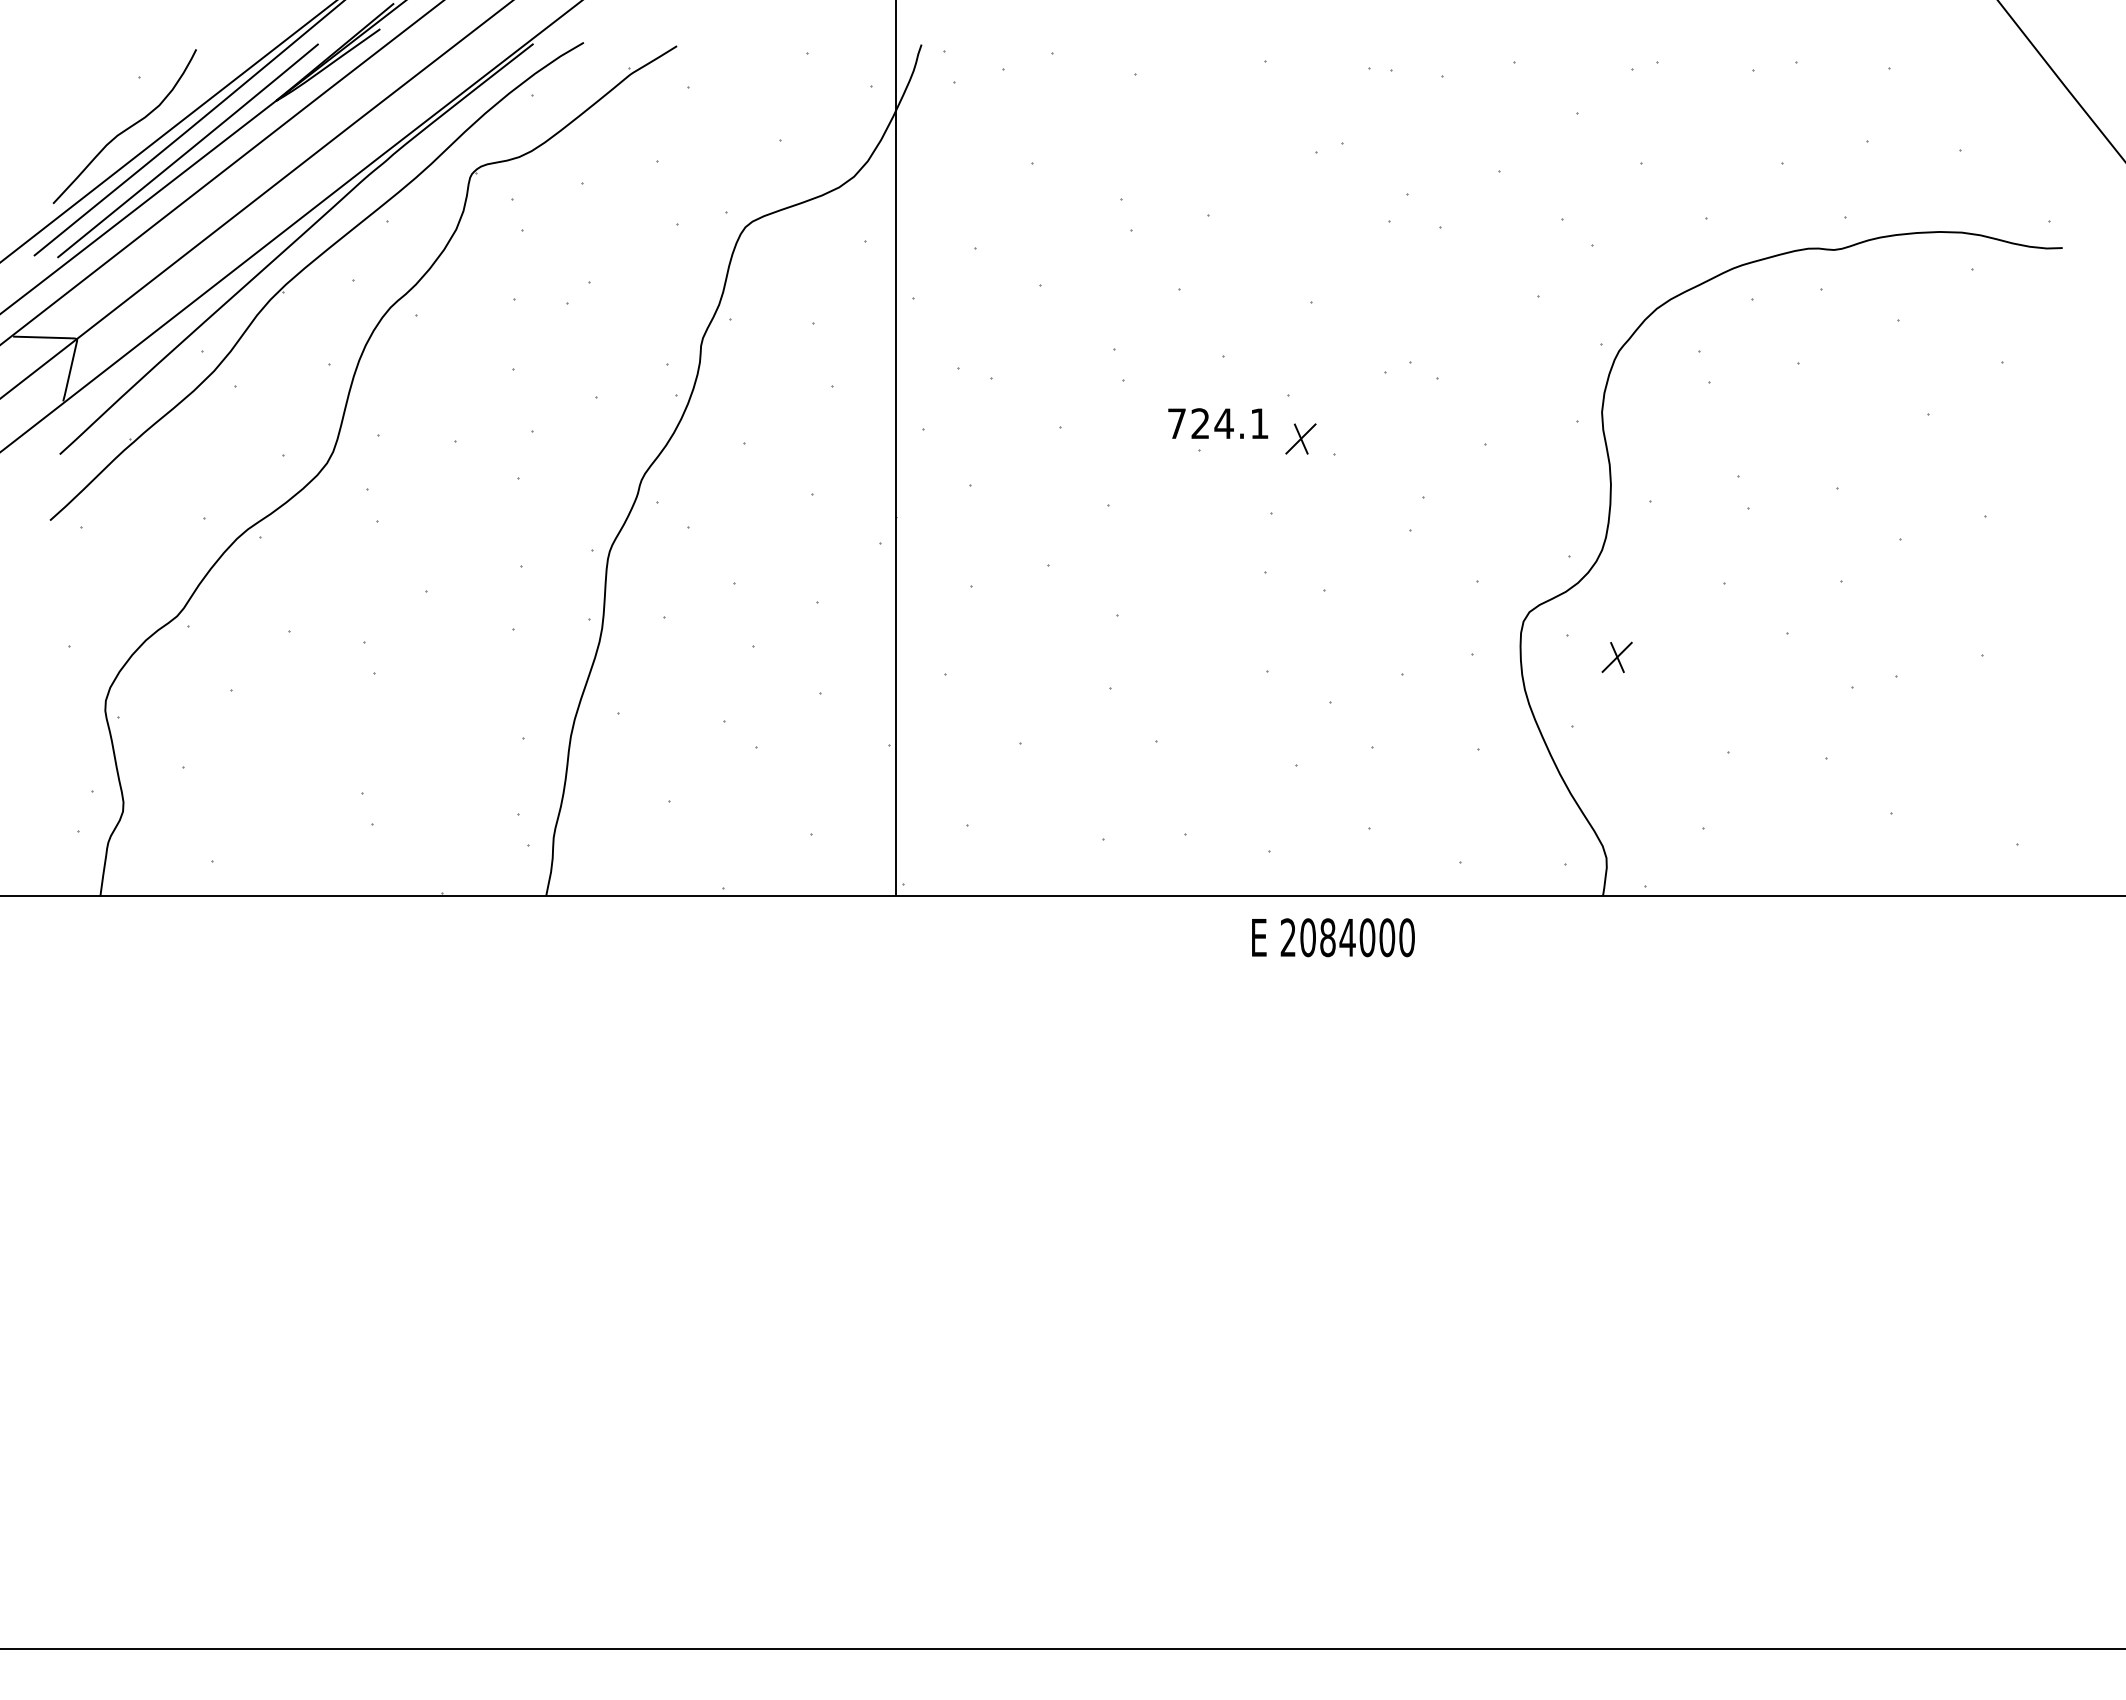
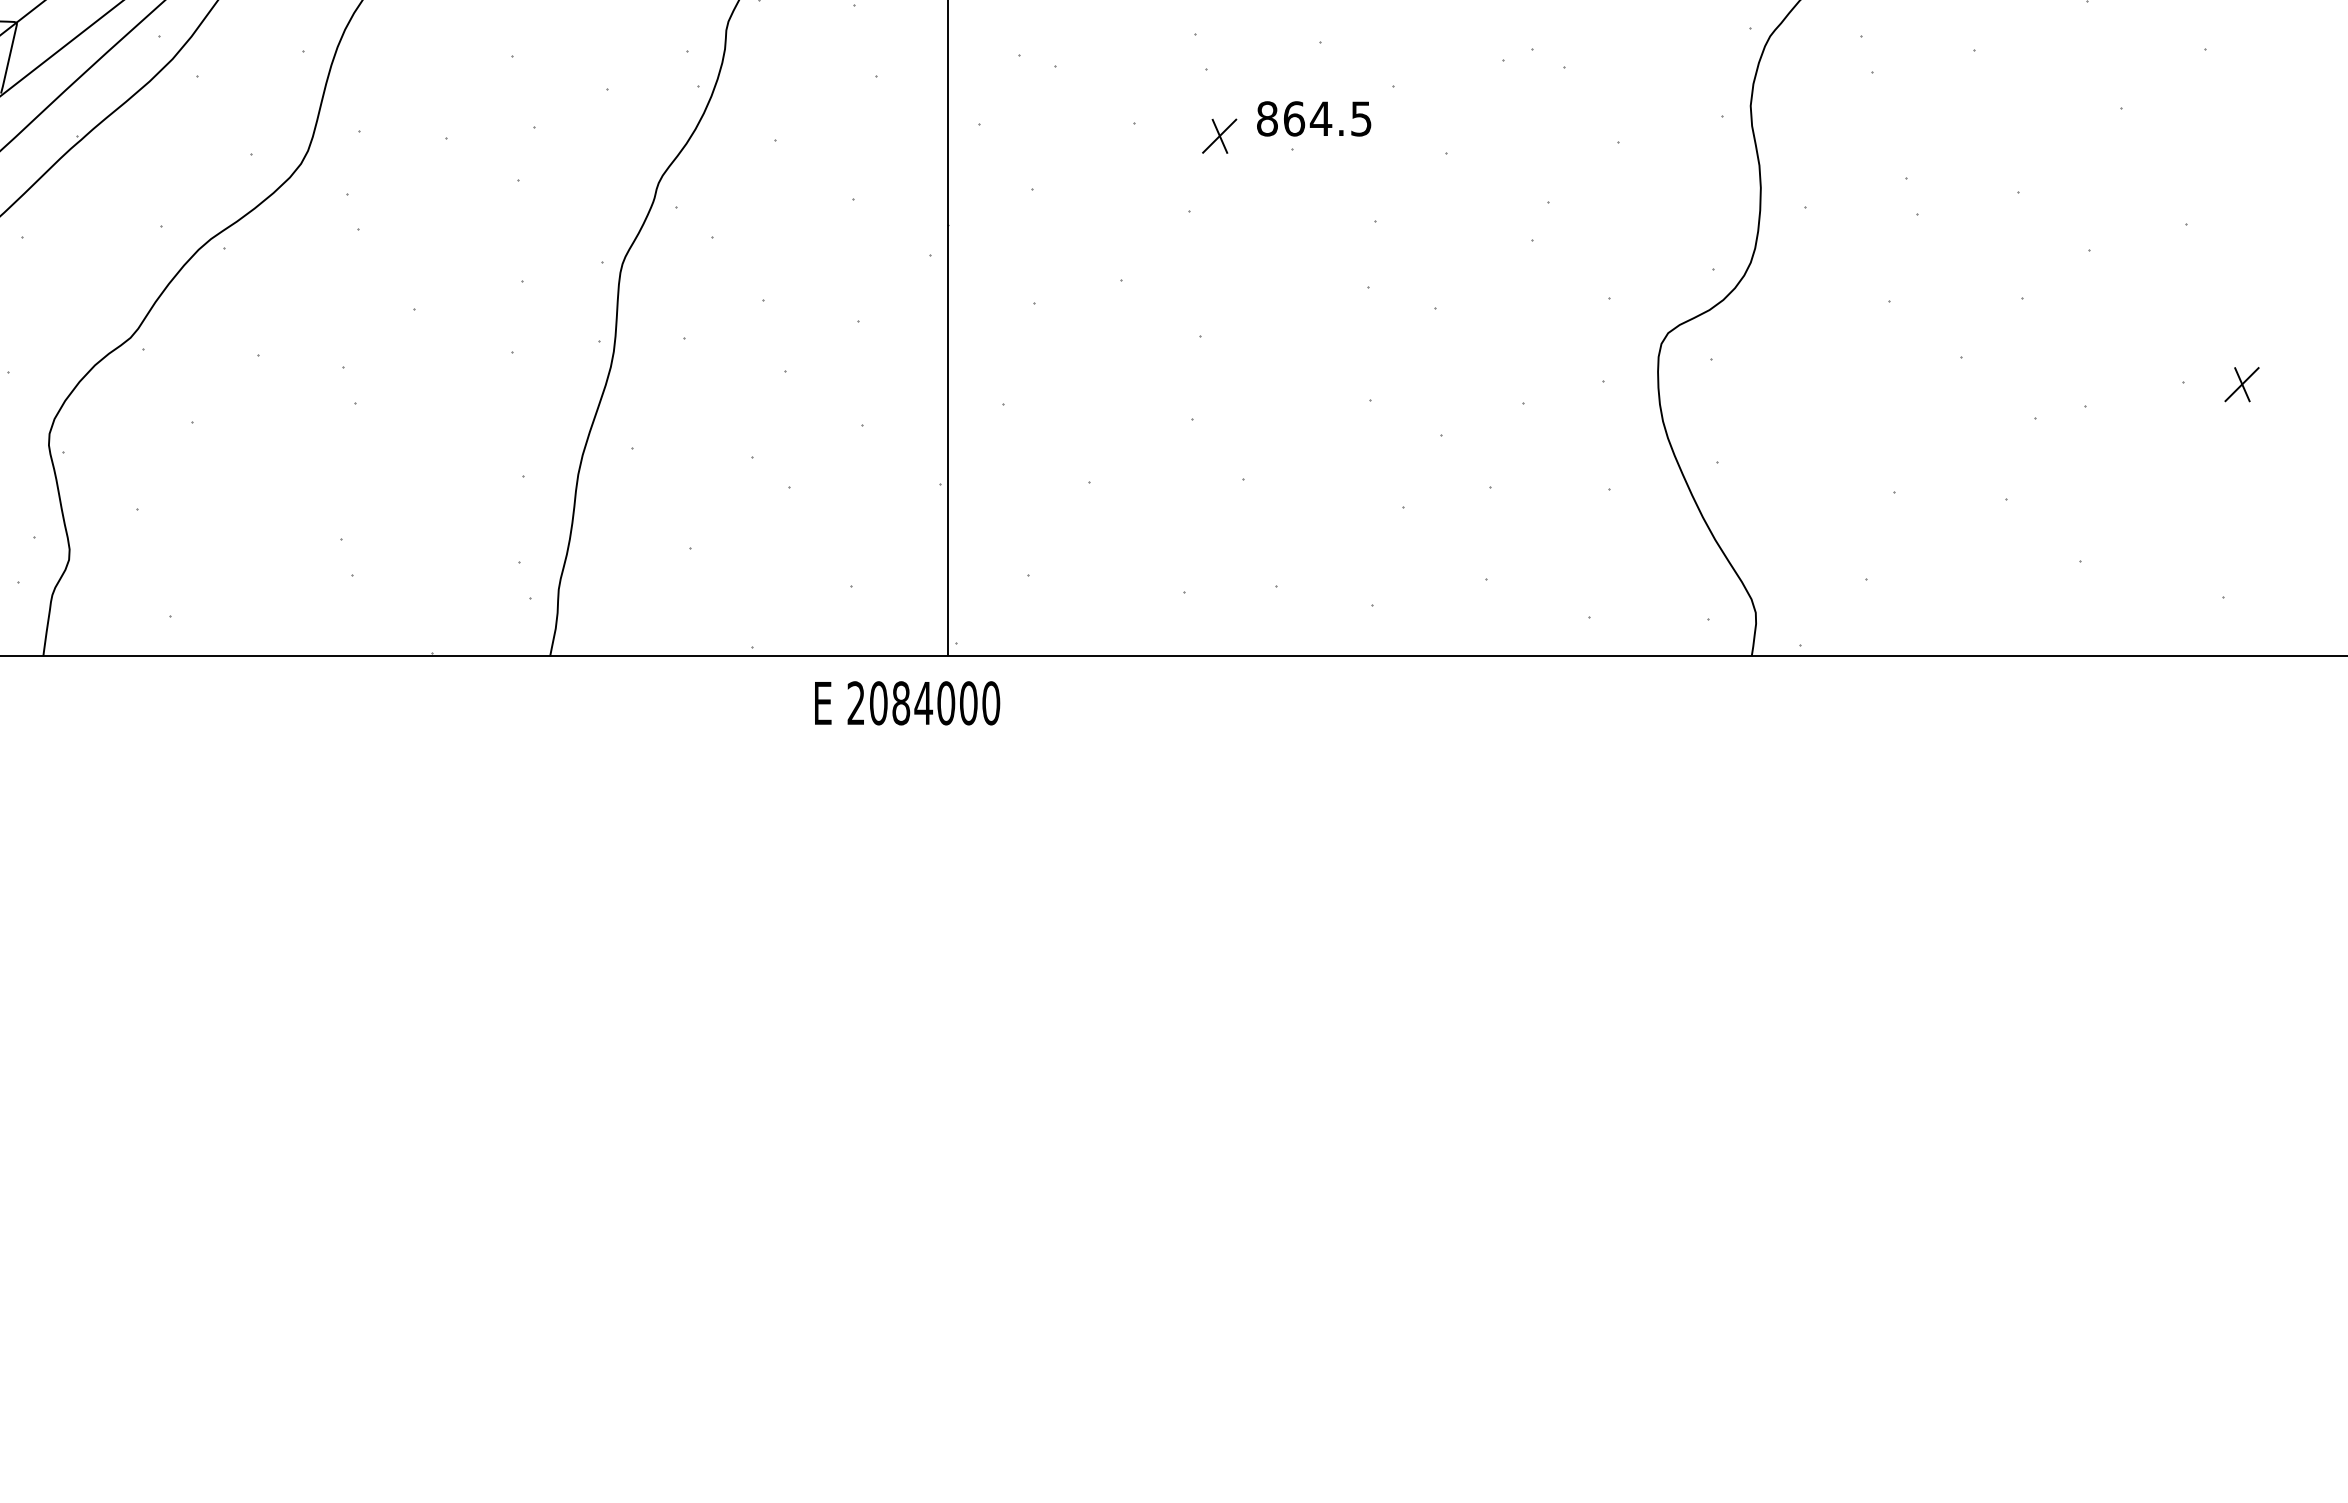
text: (1217, 423) -> (1313, 118), 724.1 -> 864.5
part: (1300, 438) -> (1219, 135), moved
part: (1616, 656) -> (2241, 383), moved
text: (1333, 937) -> (907, 703), moved

